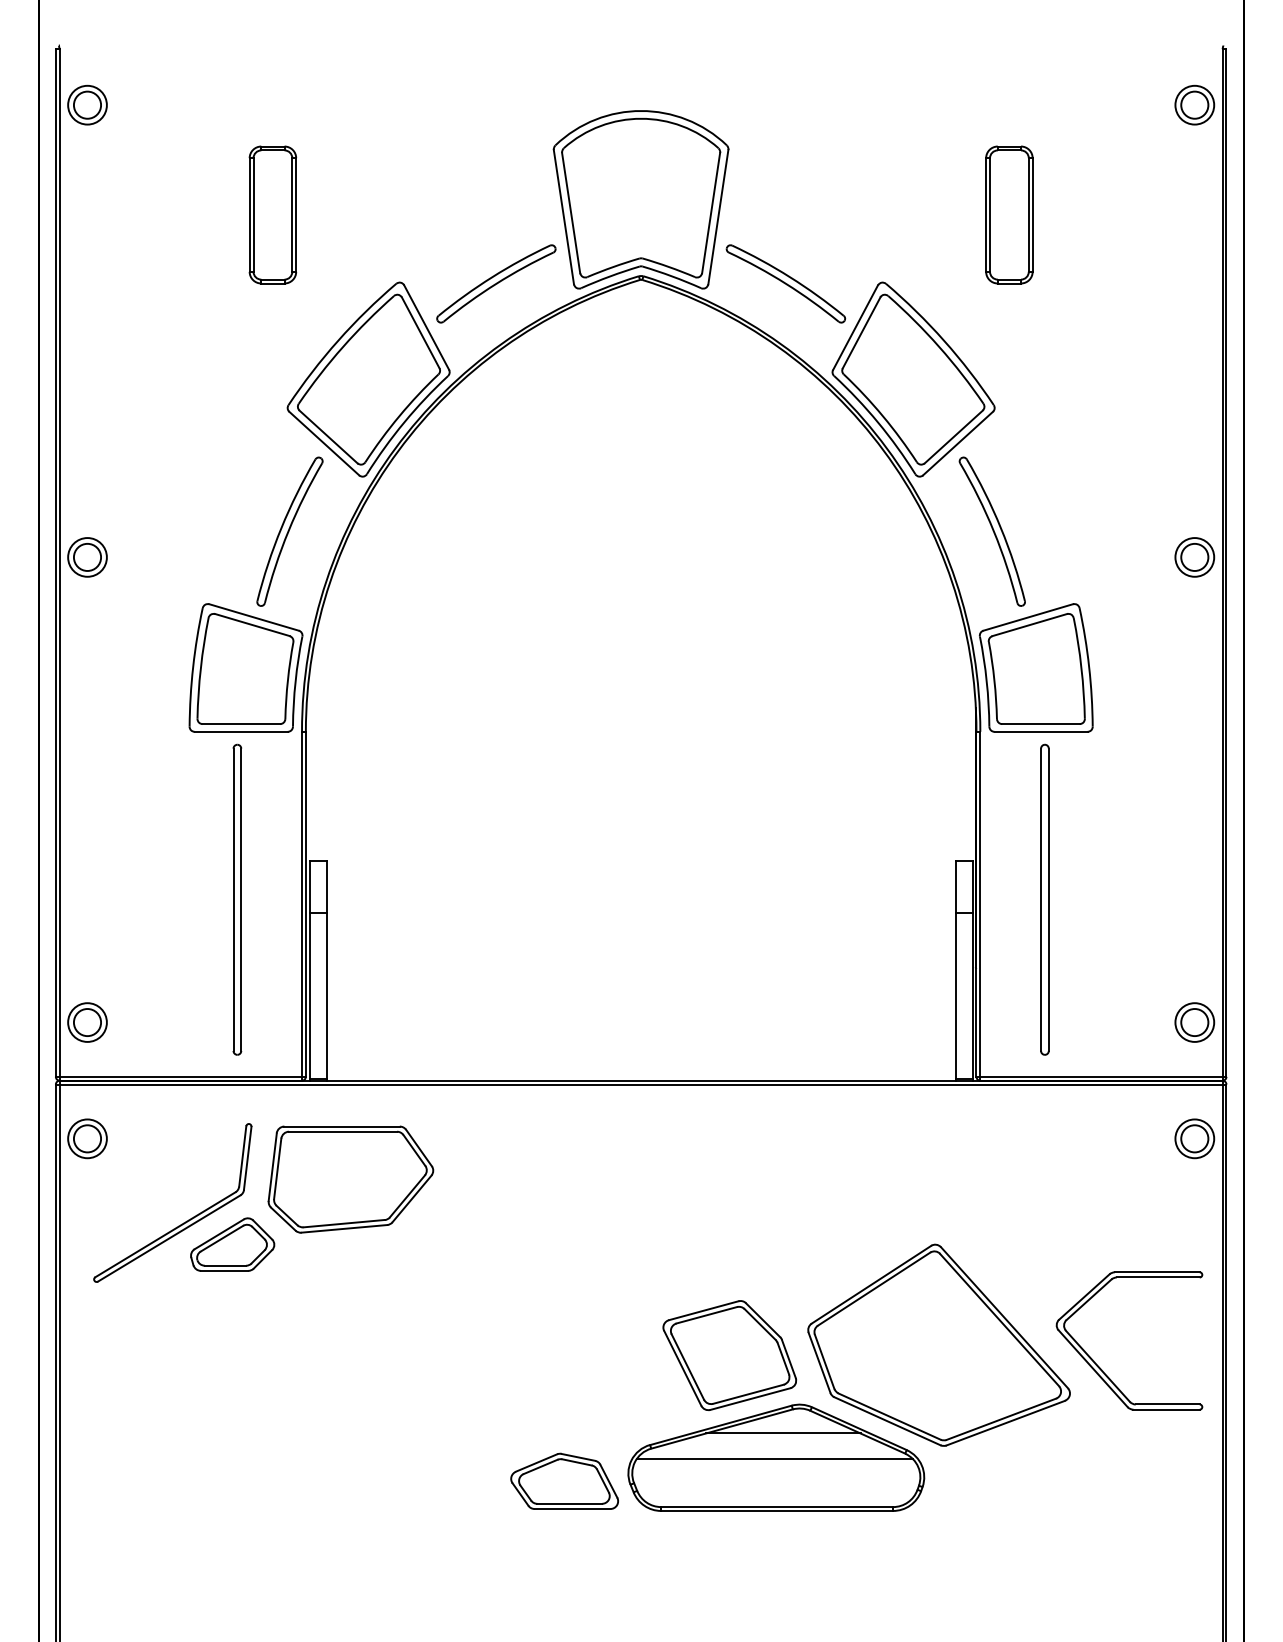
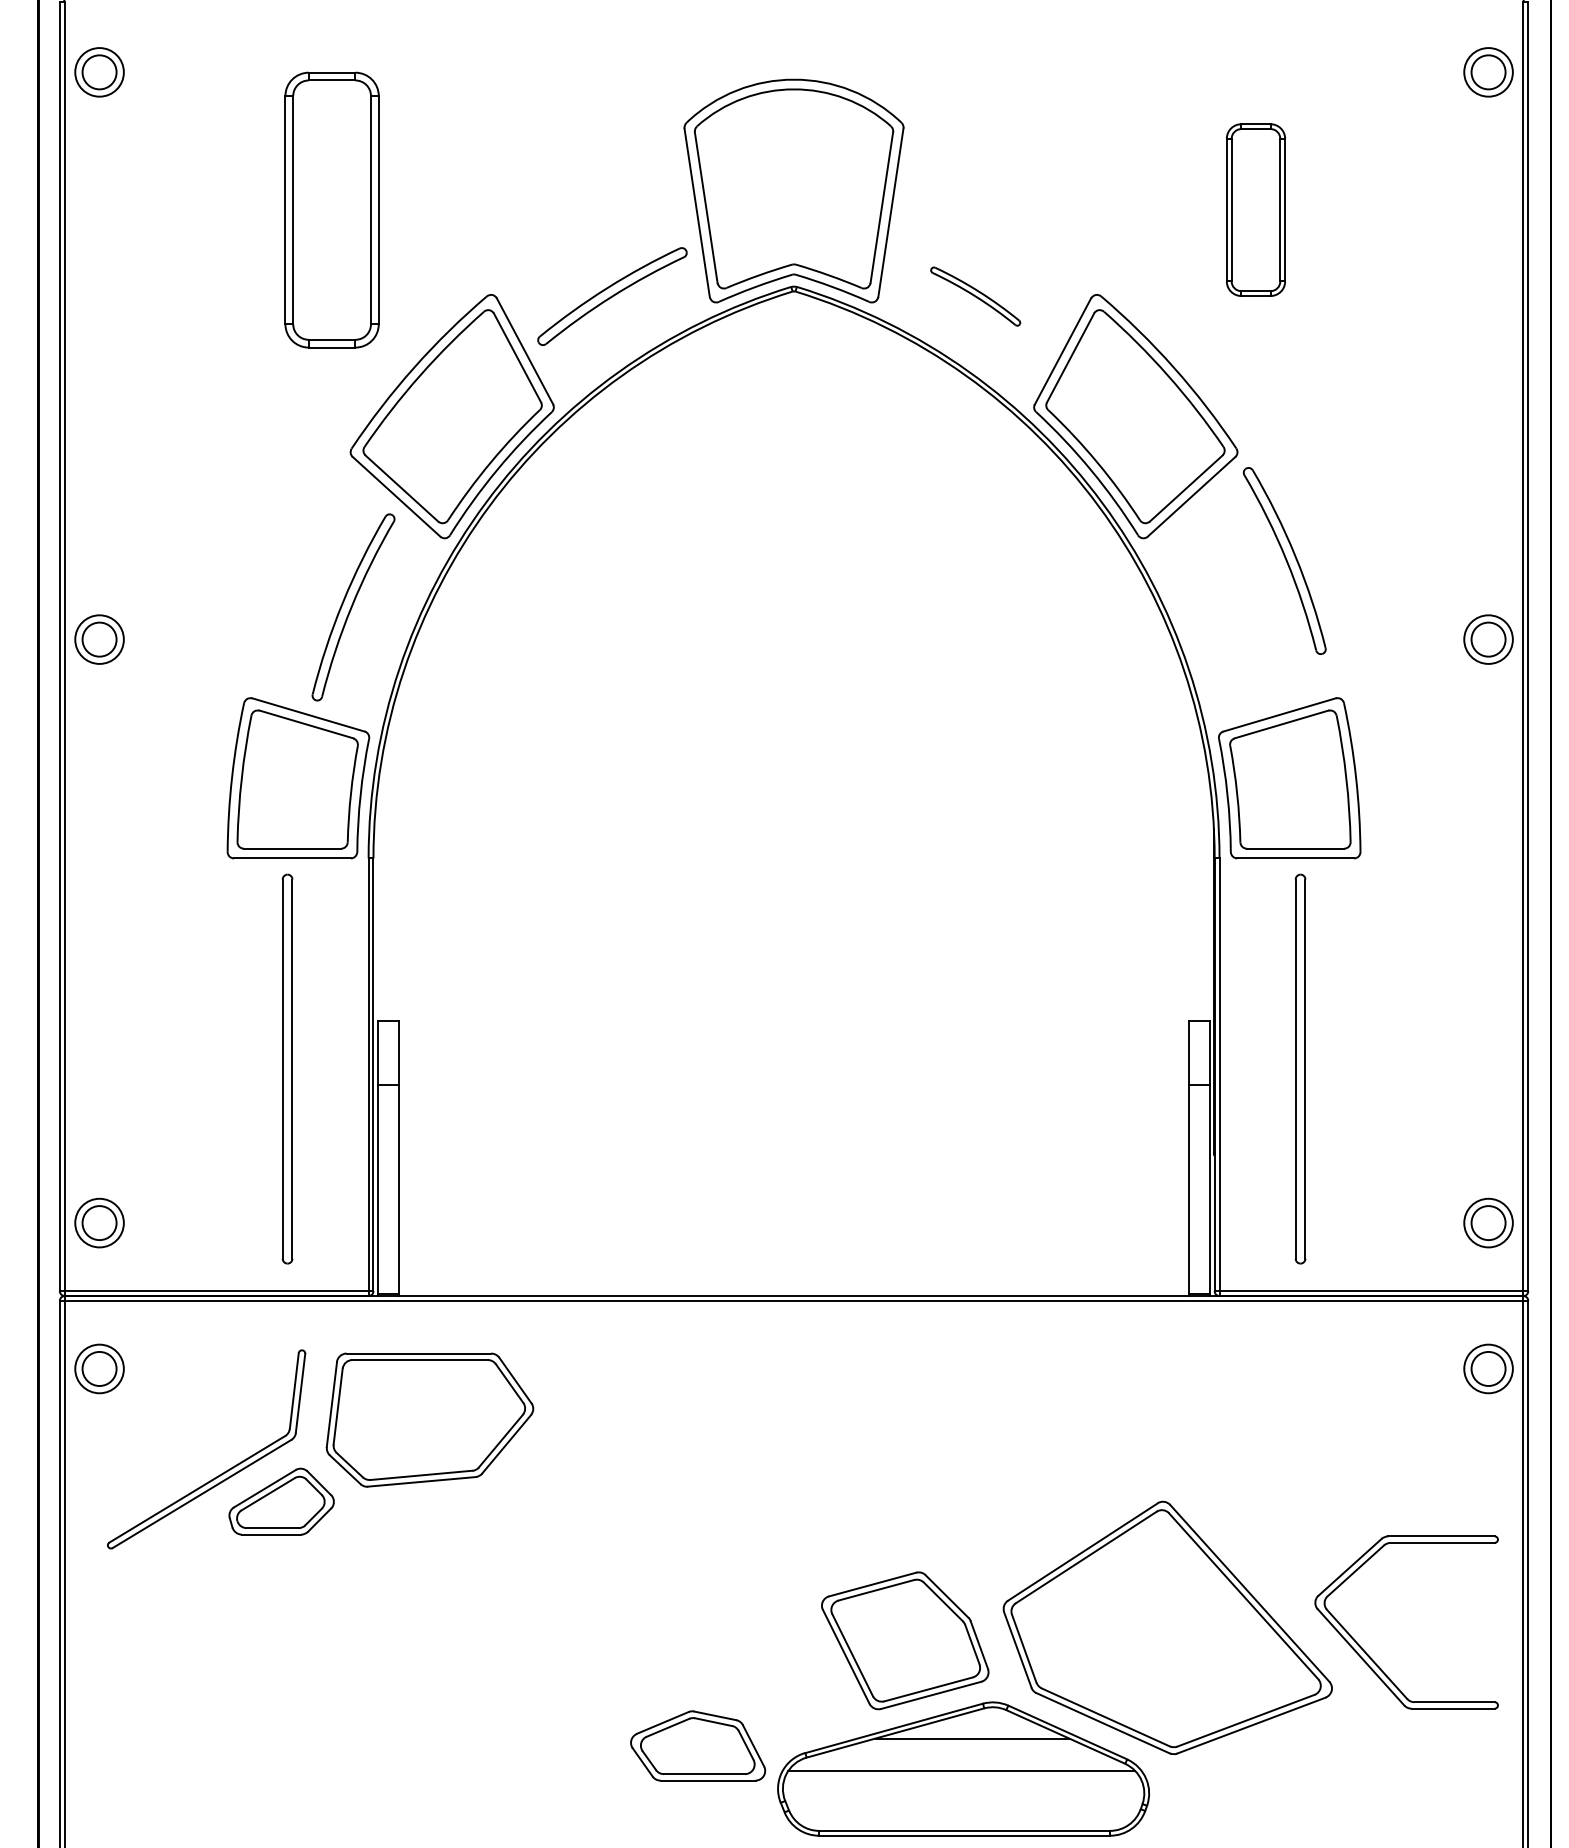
part: (272, 214) -> (331, 209), size x1.6
part: (785, 283) -> (975, 296), size x0.6
part: (991, 531) -> (1283, 560), moved
part: (564, 1480) -> (697, 1744), moved

